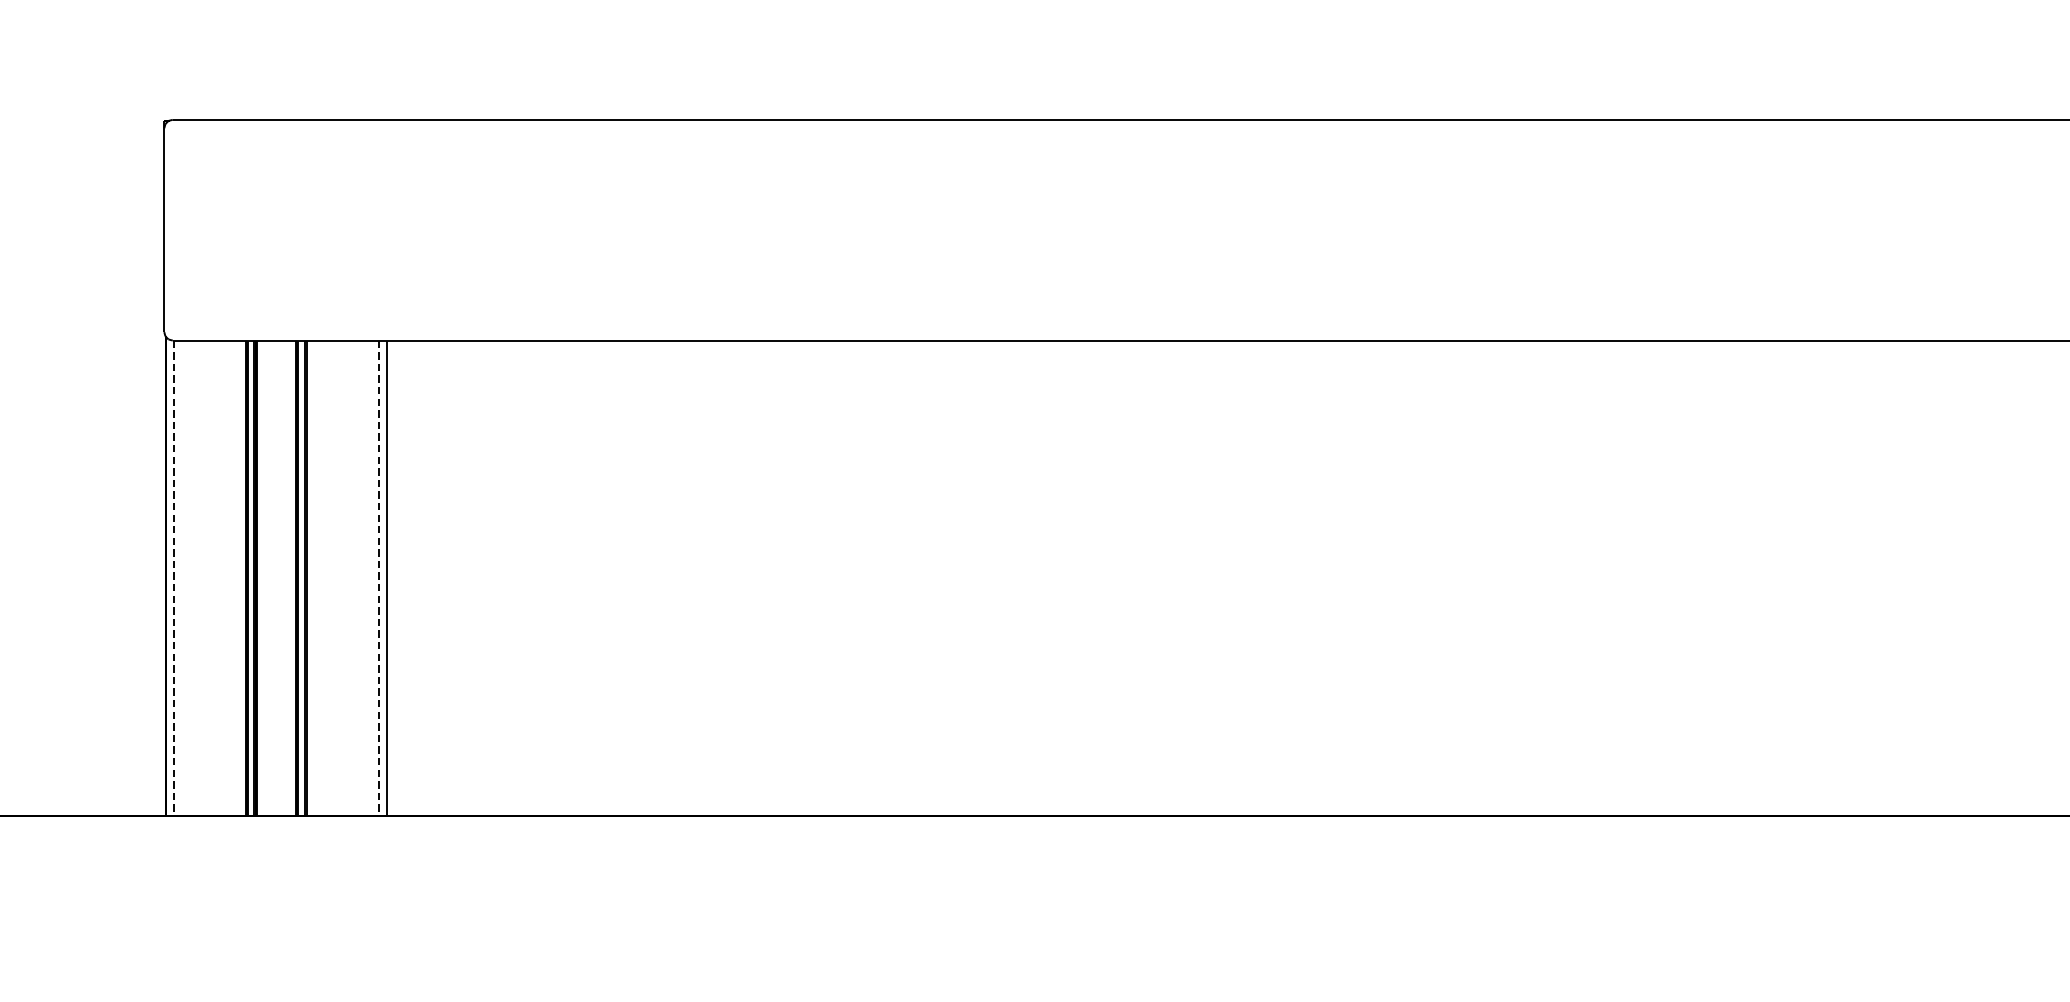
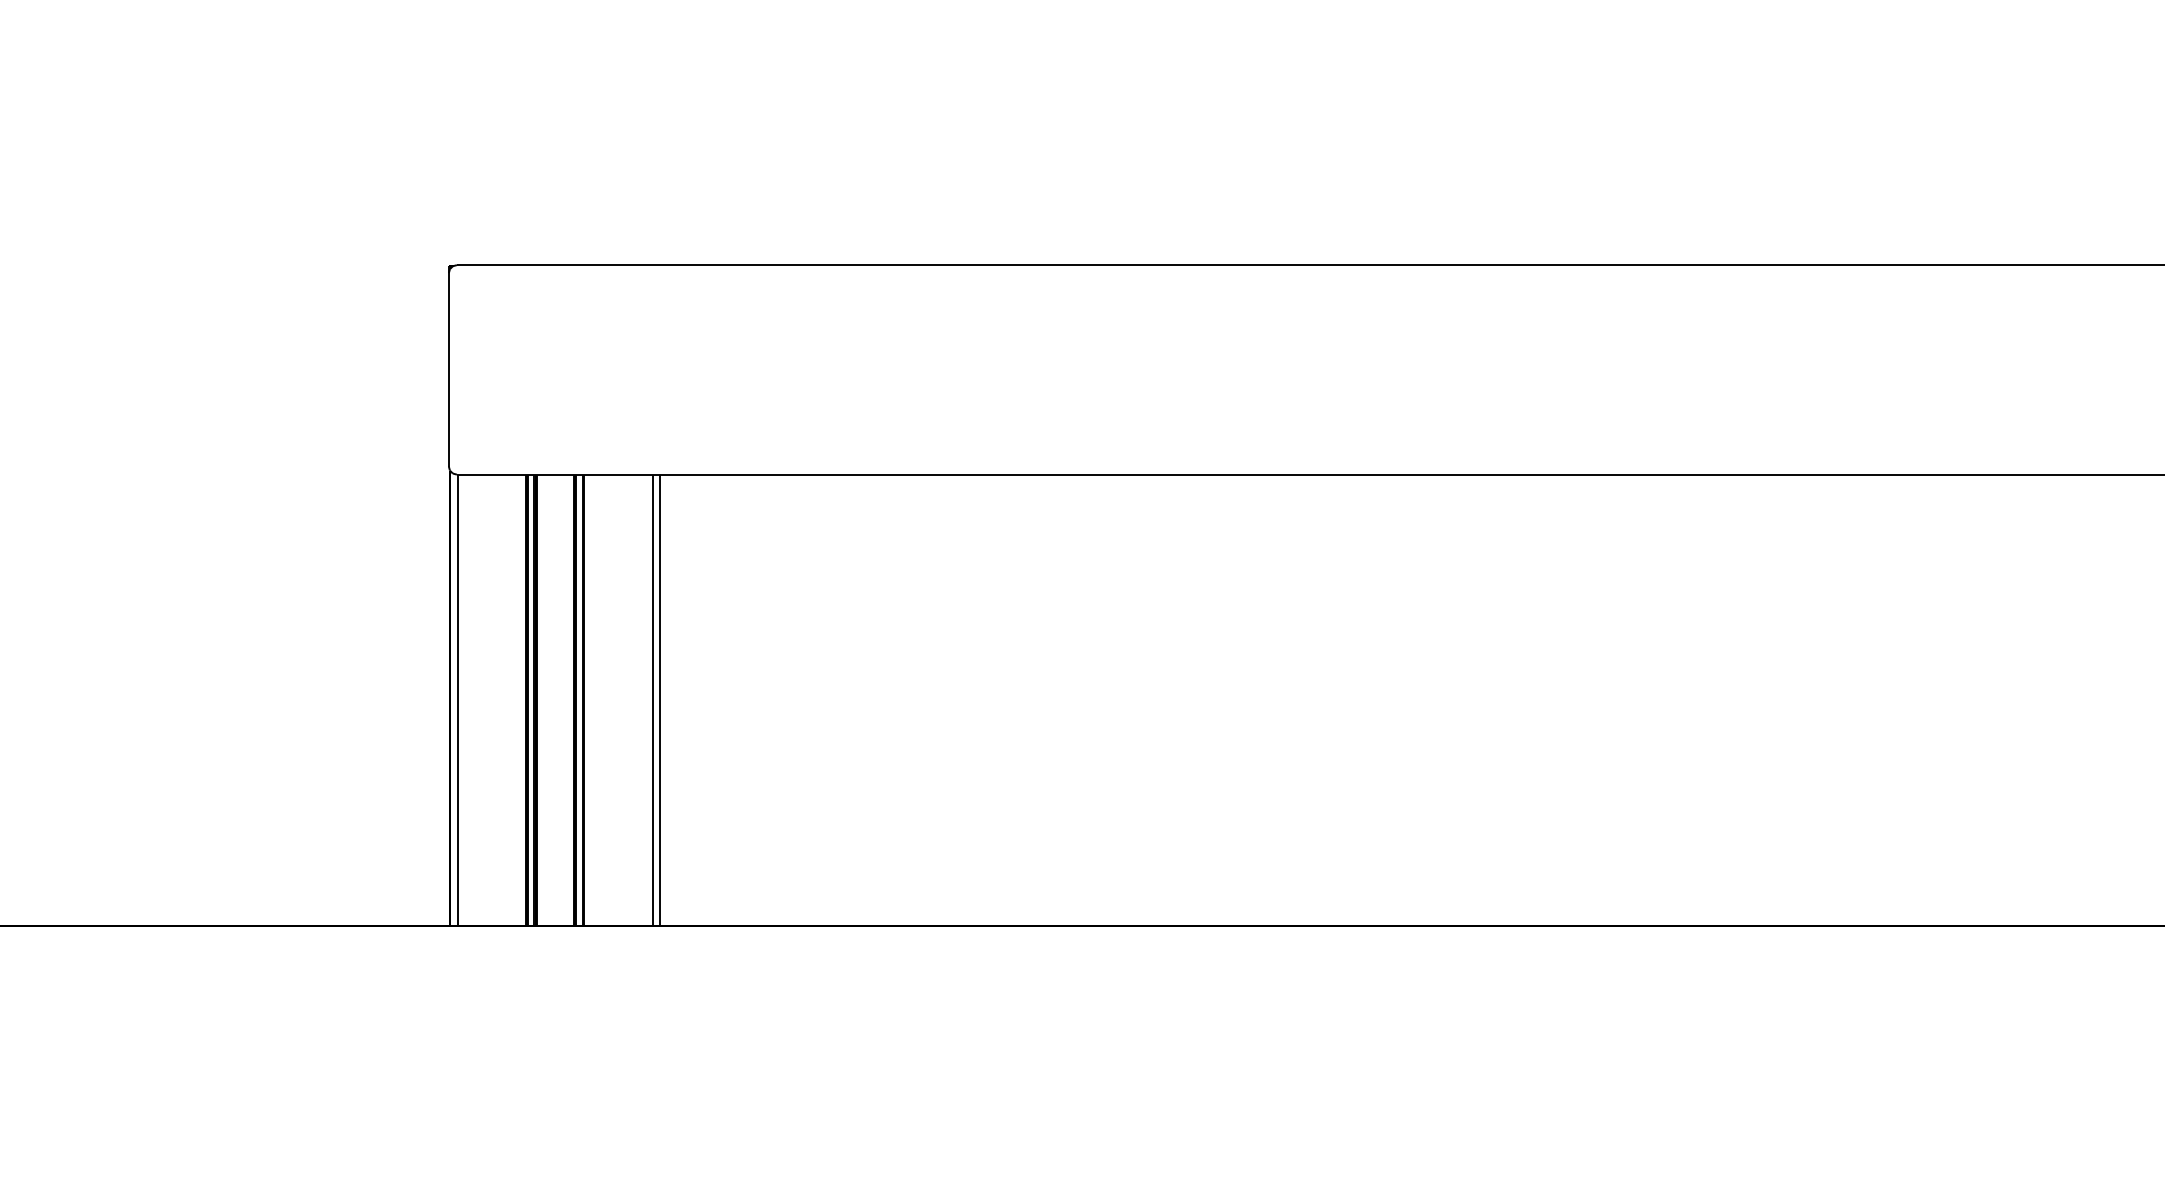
line: (173, 578) -> (457, 700), dashed -> solid
line: (378, 578) -> (652, 700), dashed -> solid

